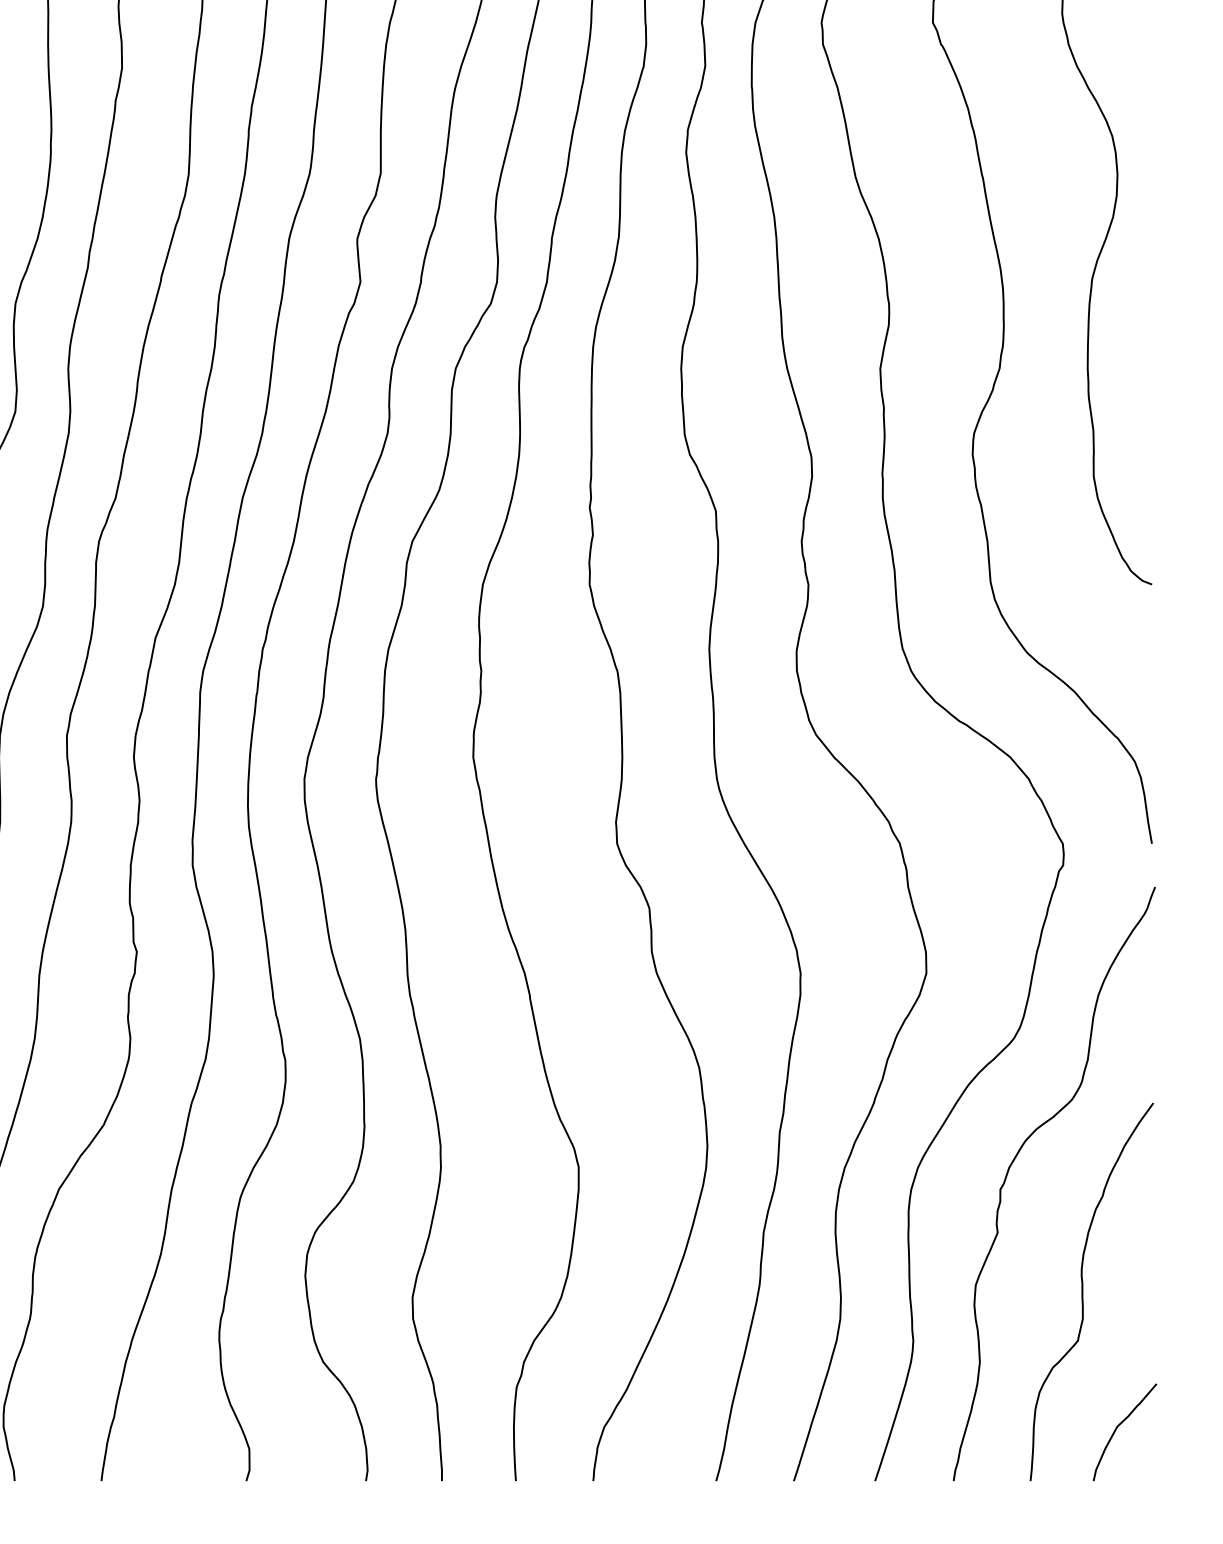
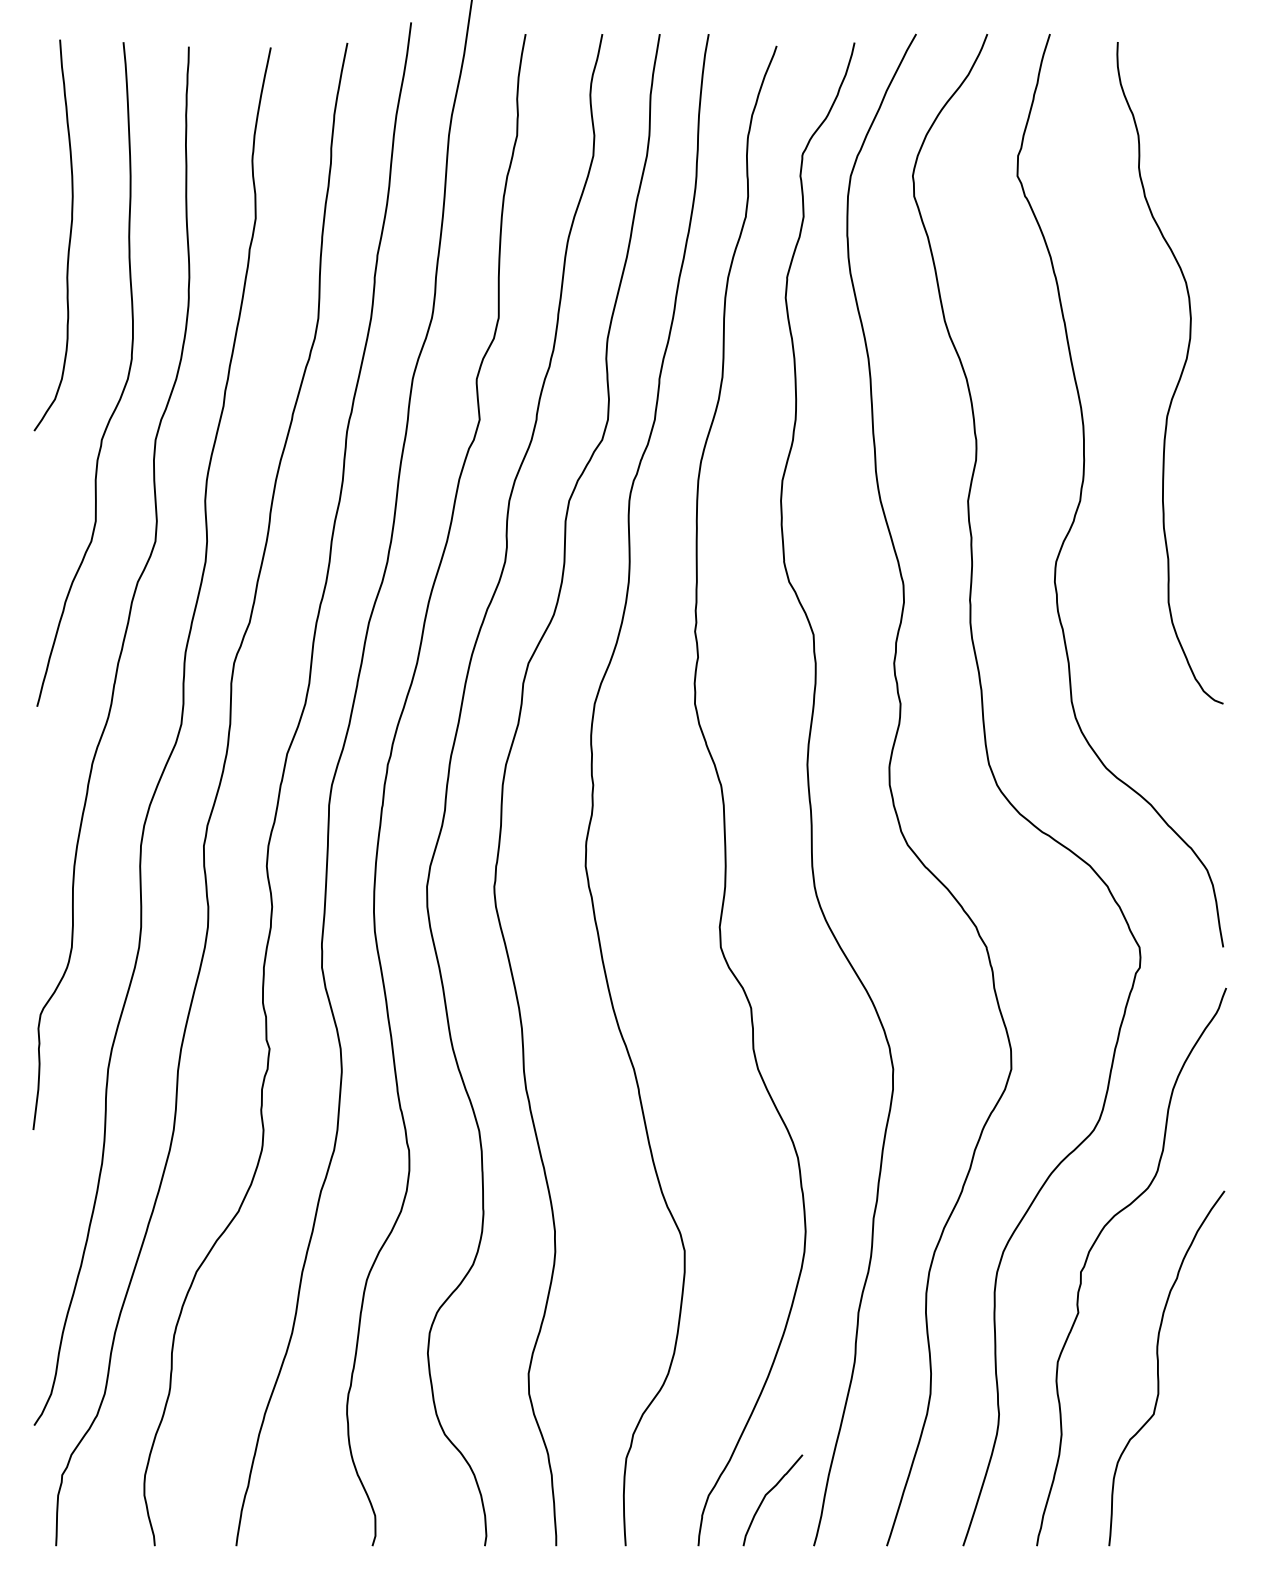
curve: (1117, 1429) -> (765, 1497), moved

